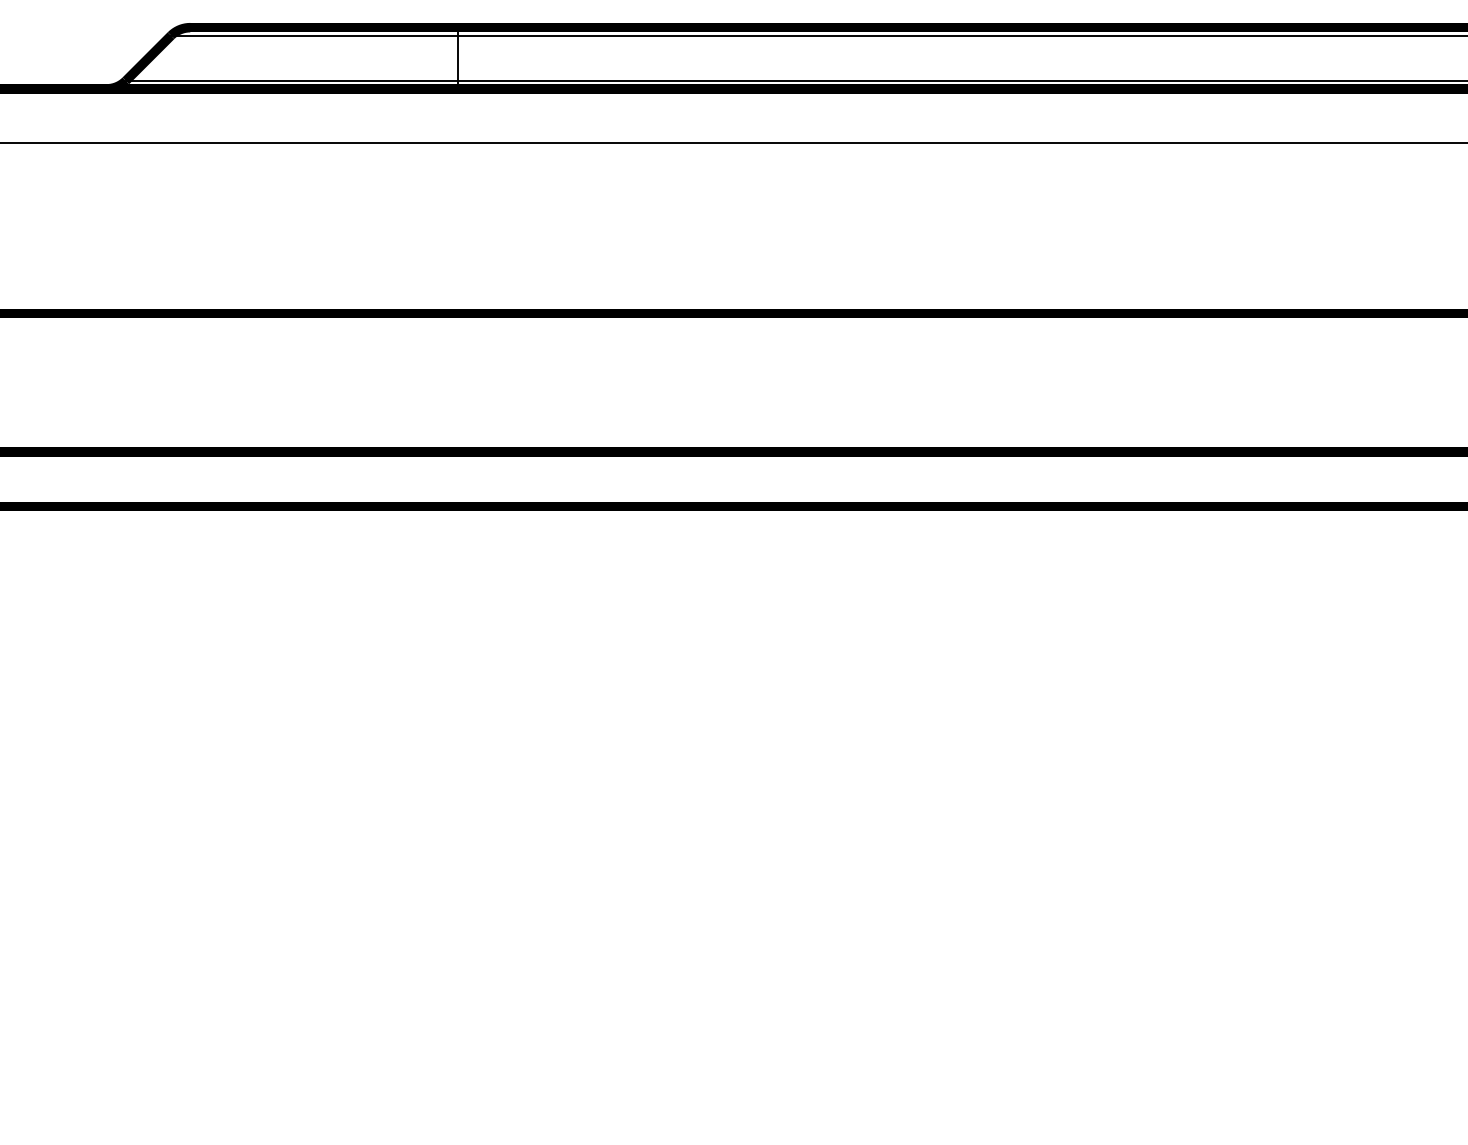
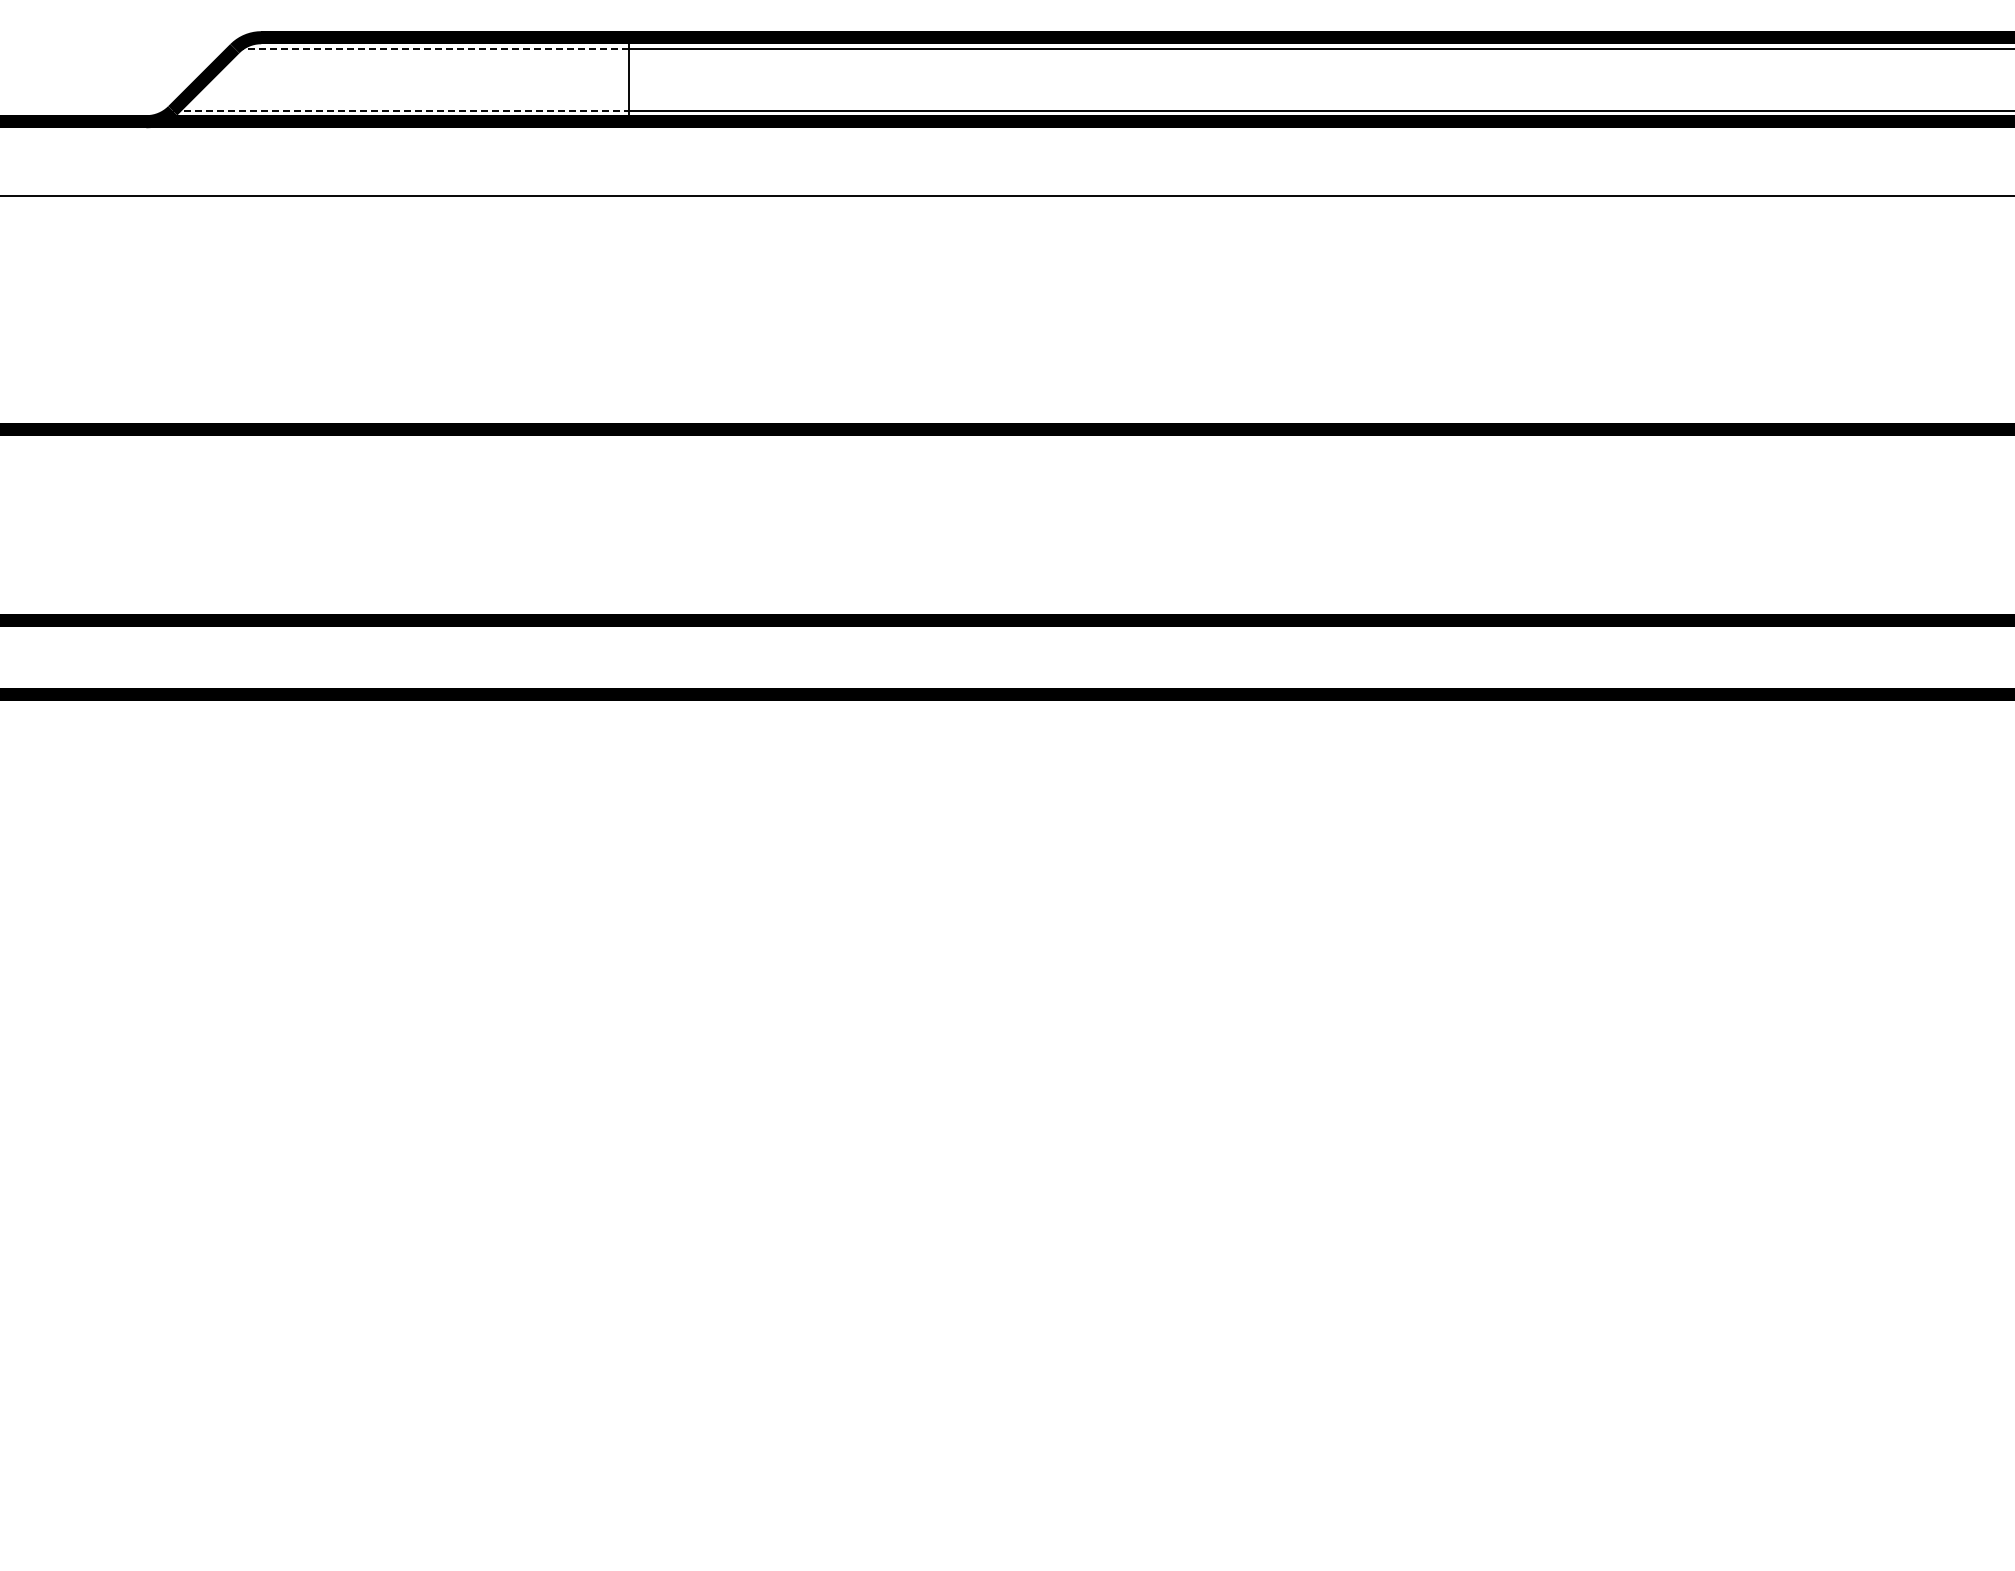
line: (314, 35) -> (431, 48), solid -> dashed
line: (291, 80) -> (400, 110), solid -> dashed

